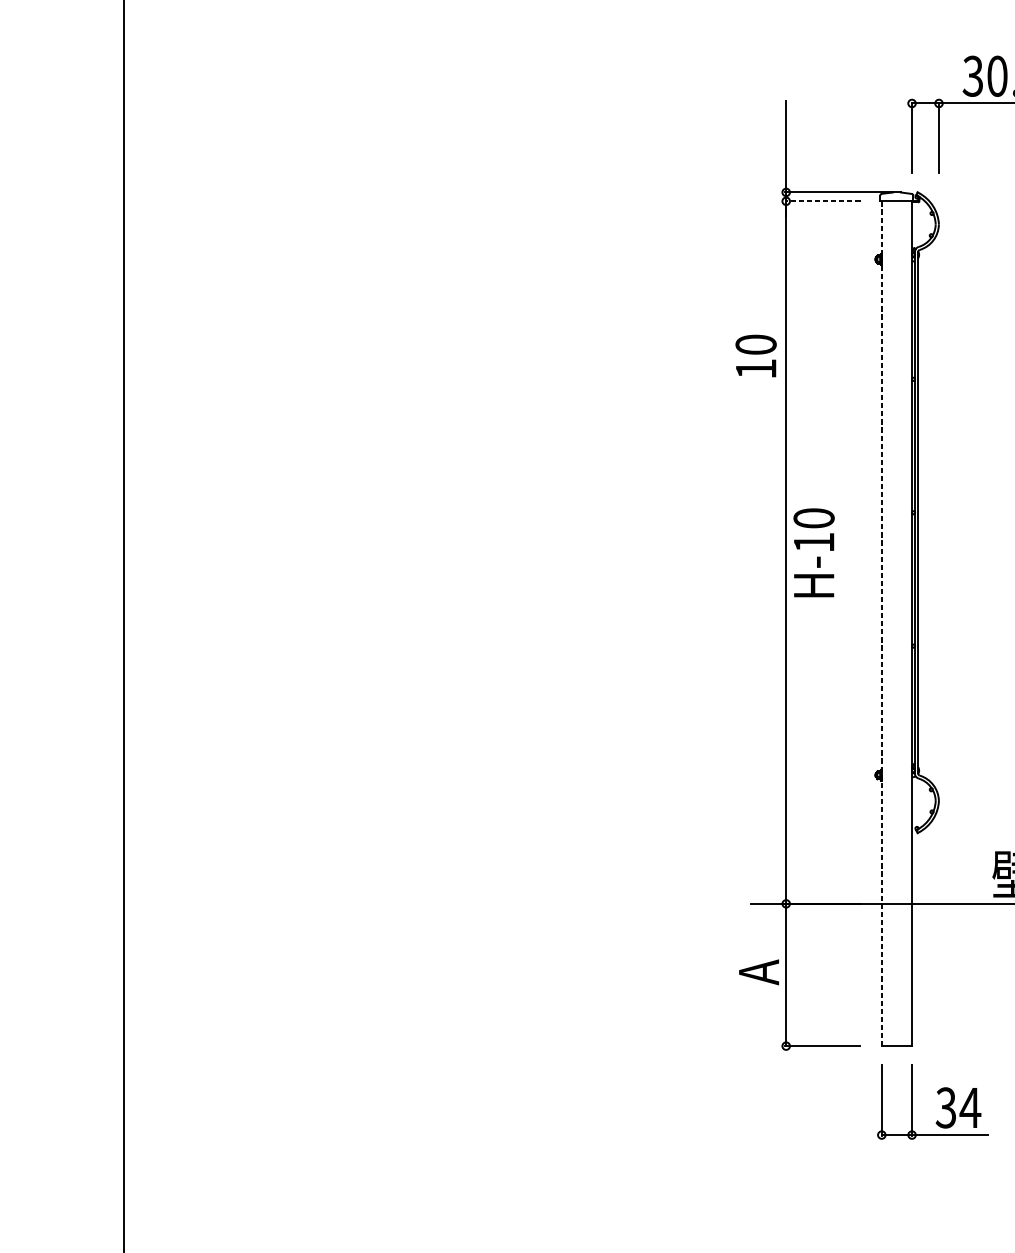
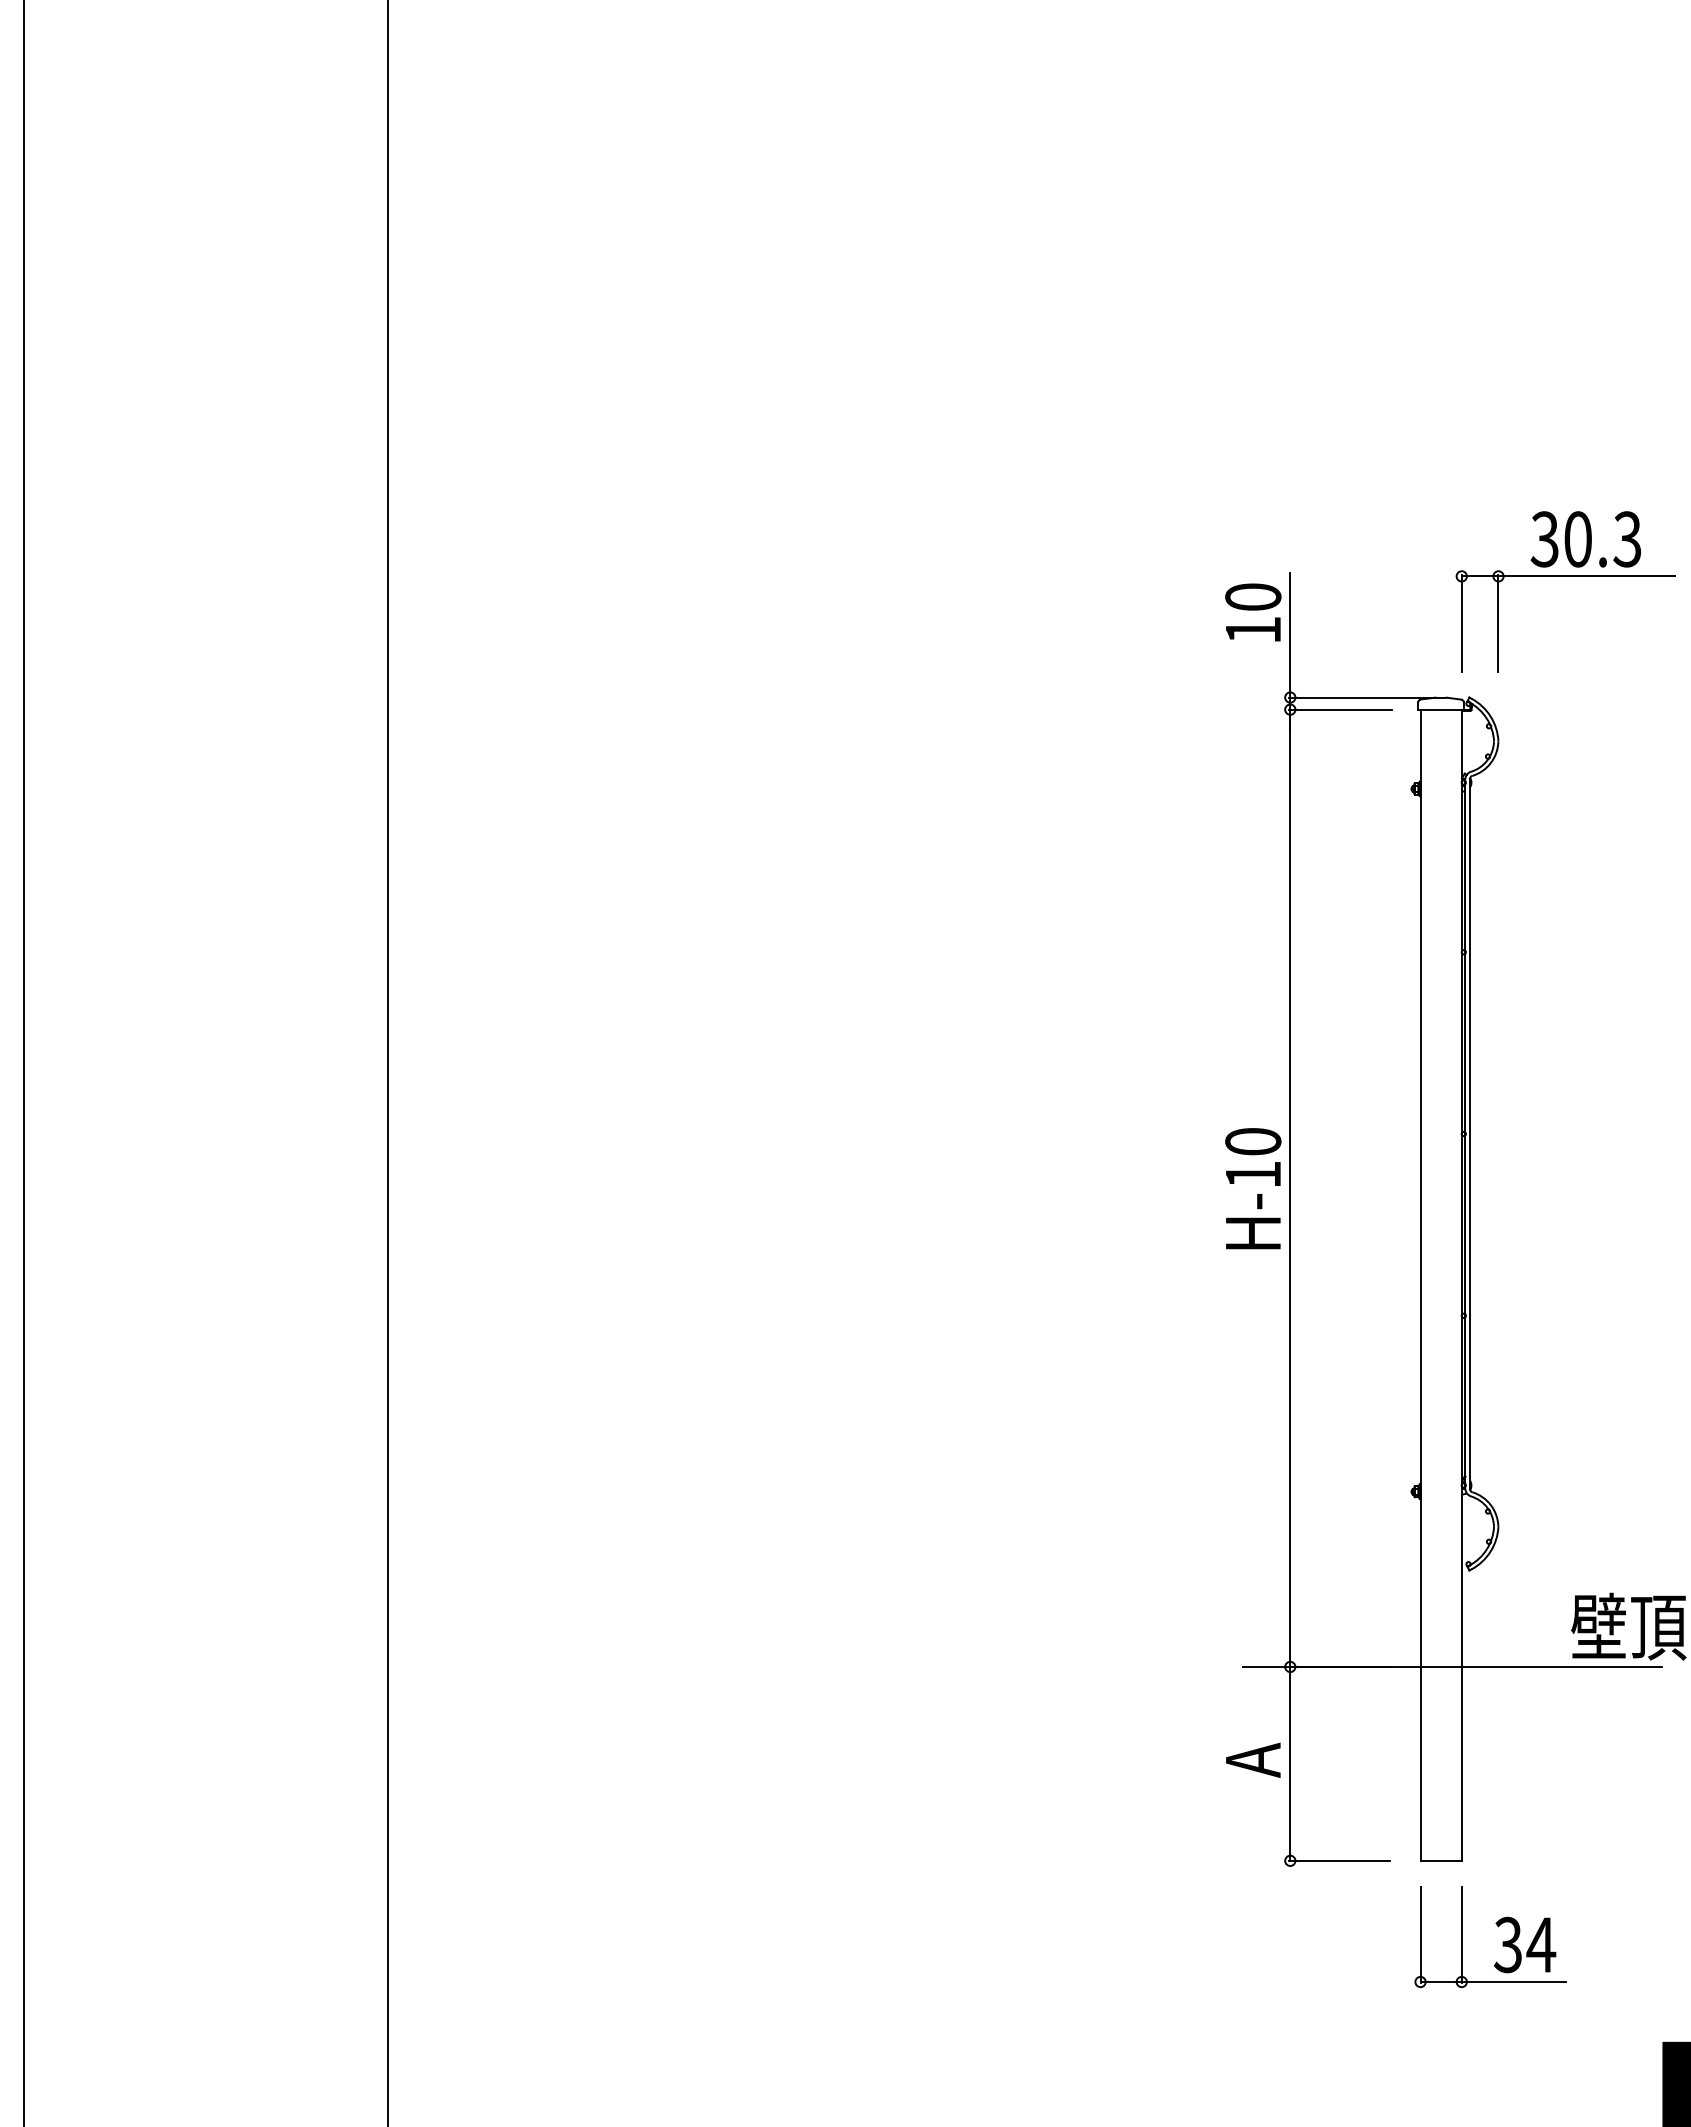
line: (822, 201) -> (1339, 709), dashed -> solid
text: (756, 356) -> (1253, 612), moved
text: (814, 552) -> (1253, 1188), moved
line: (881, 623) -> (1420, 1285), dashed -> solid

